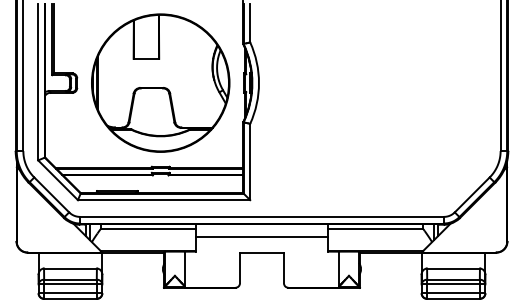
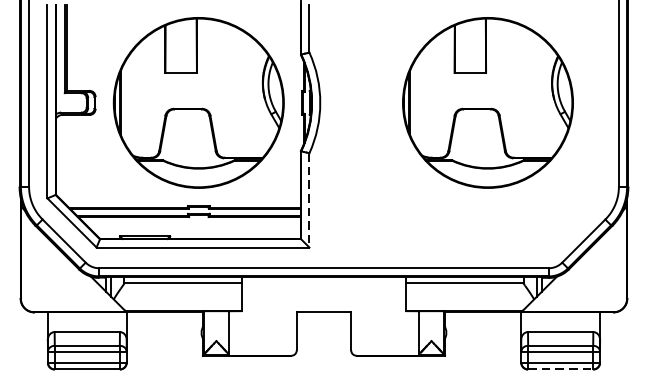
part: (394, 82) -> (487, 102), added
line: (250, 162) -> (309, 201), solid -> dashed
line: (261, 237) -> (323, 293), removed
line: (454, 298) -> (561, 369), solid -> dashed

